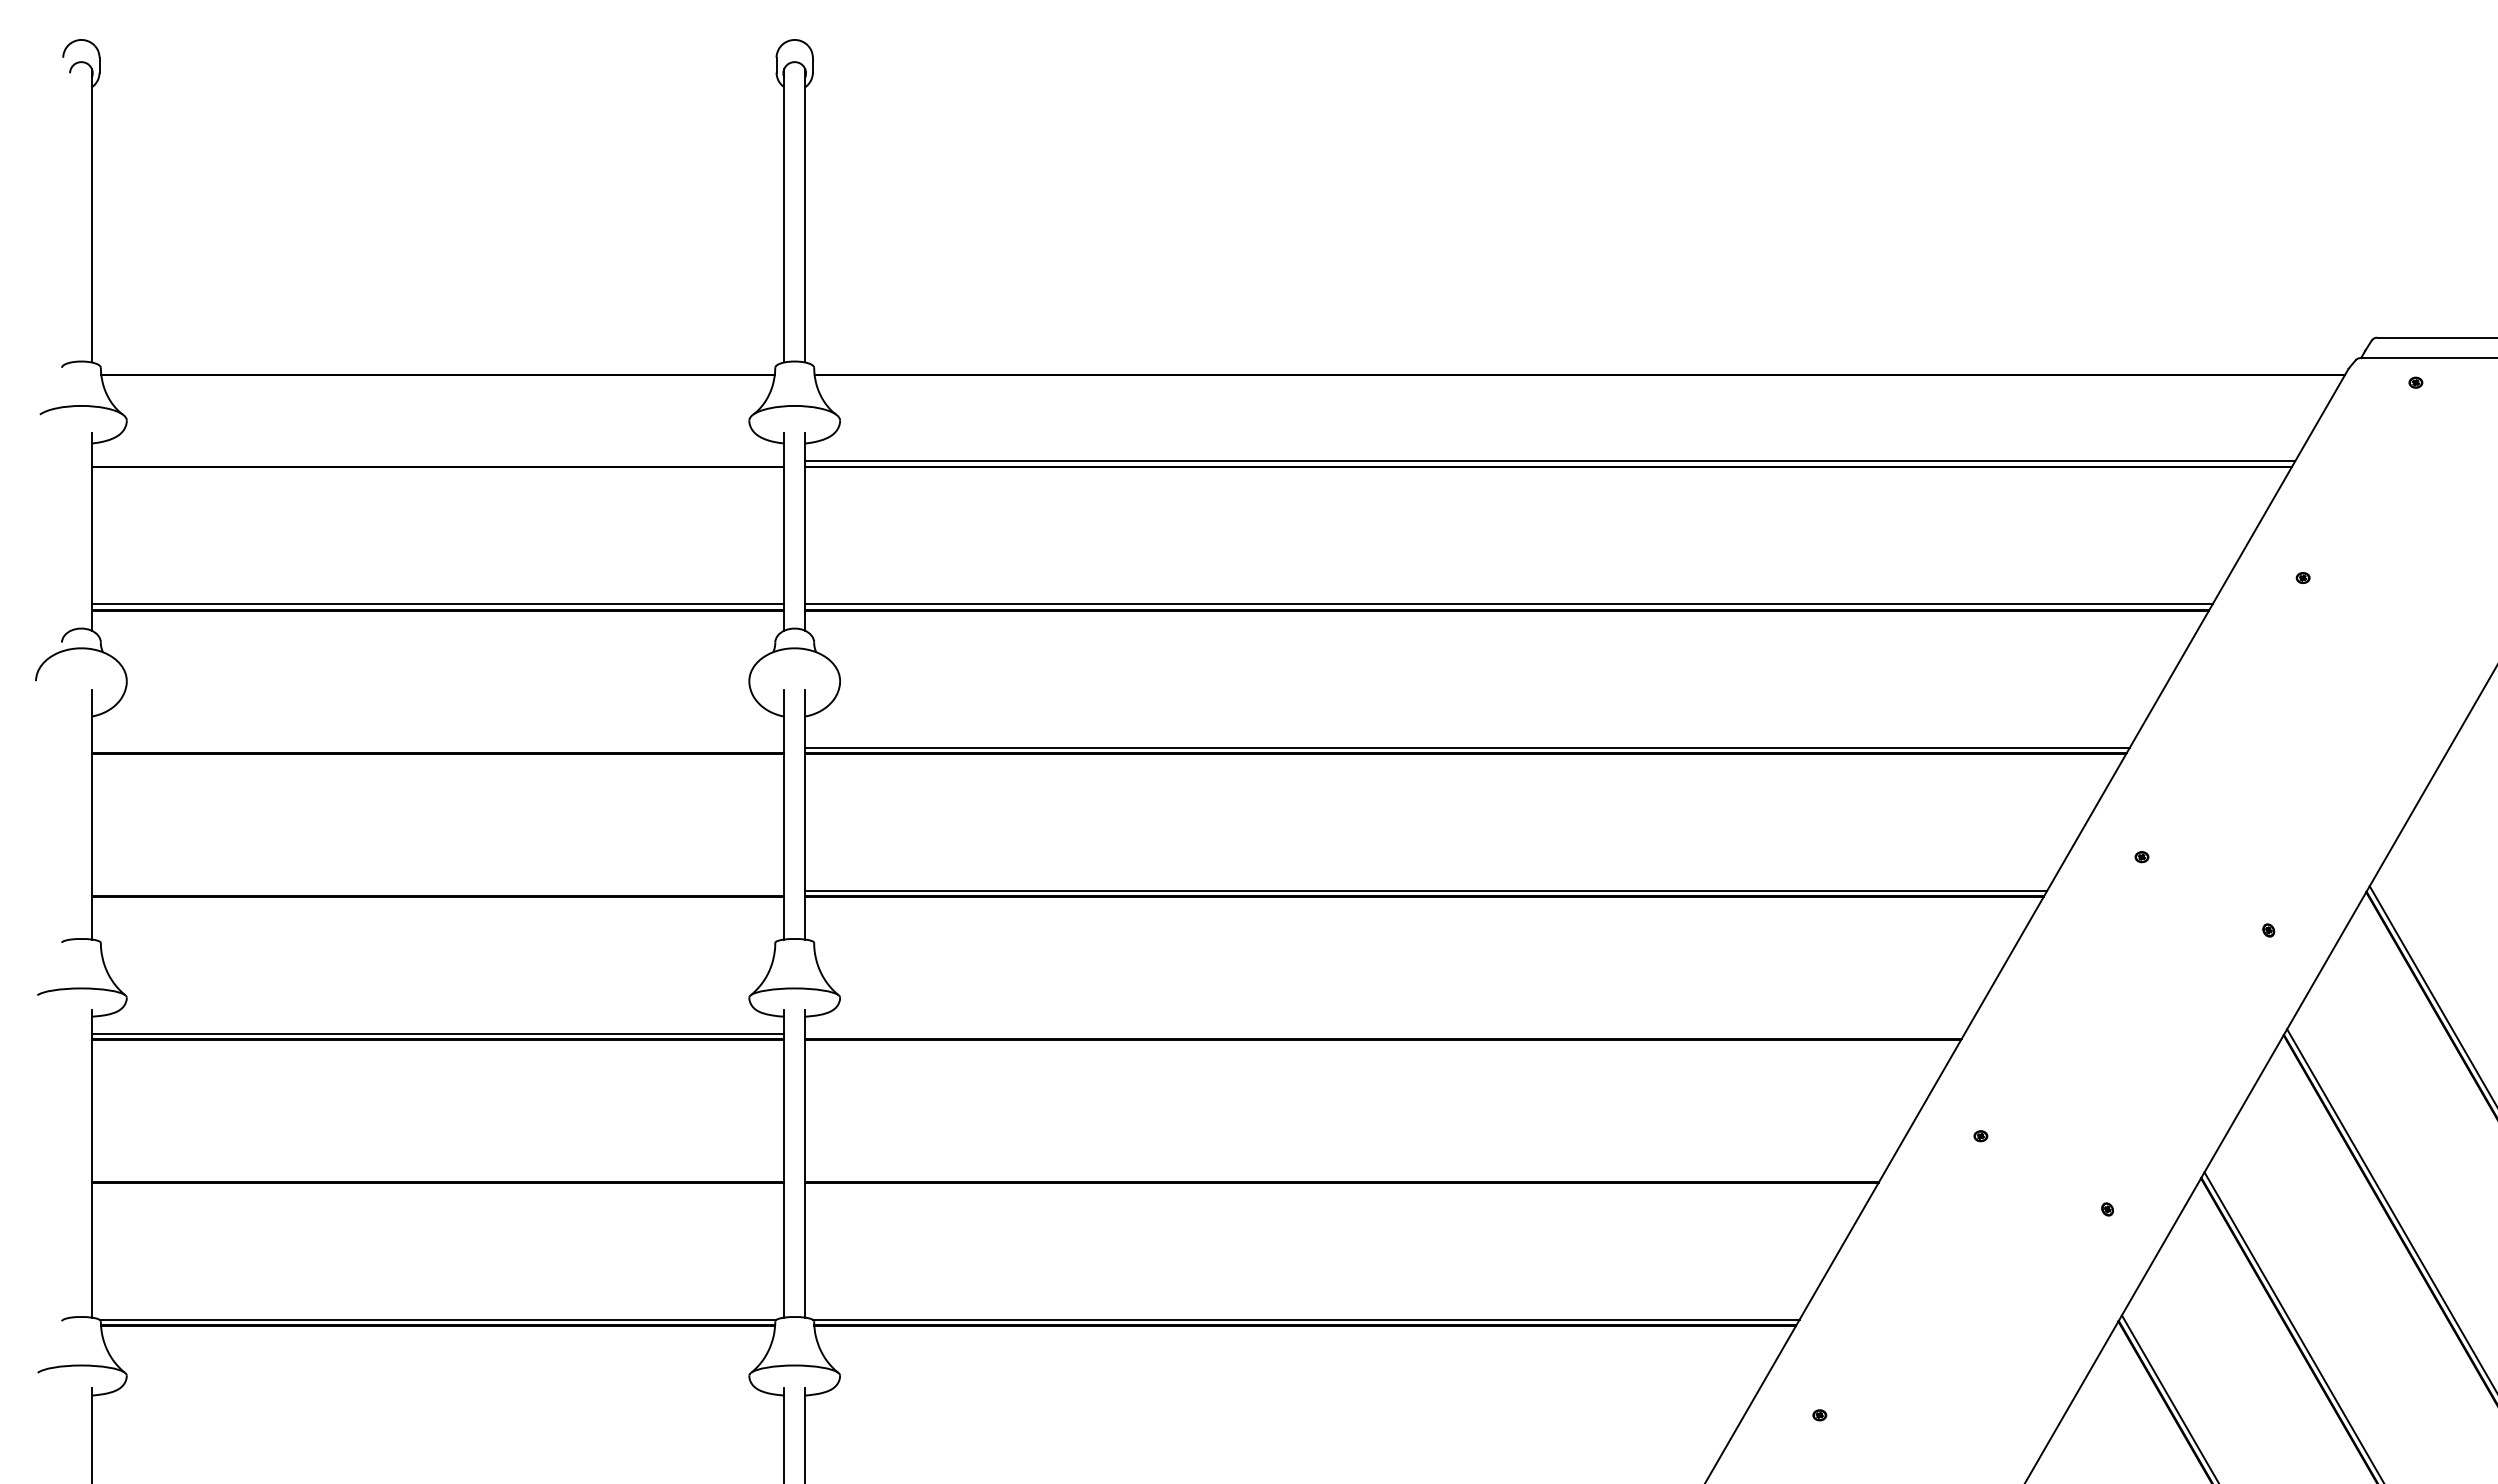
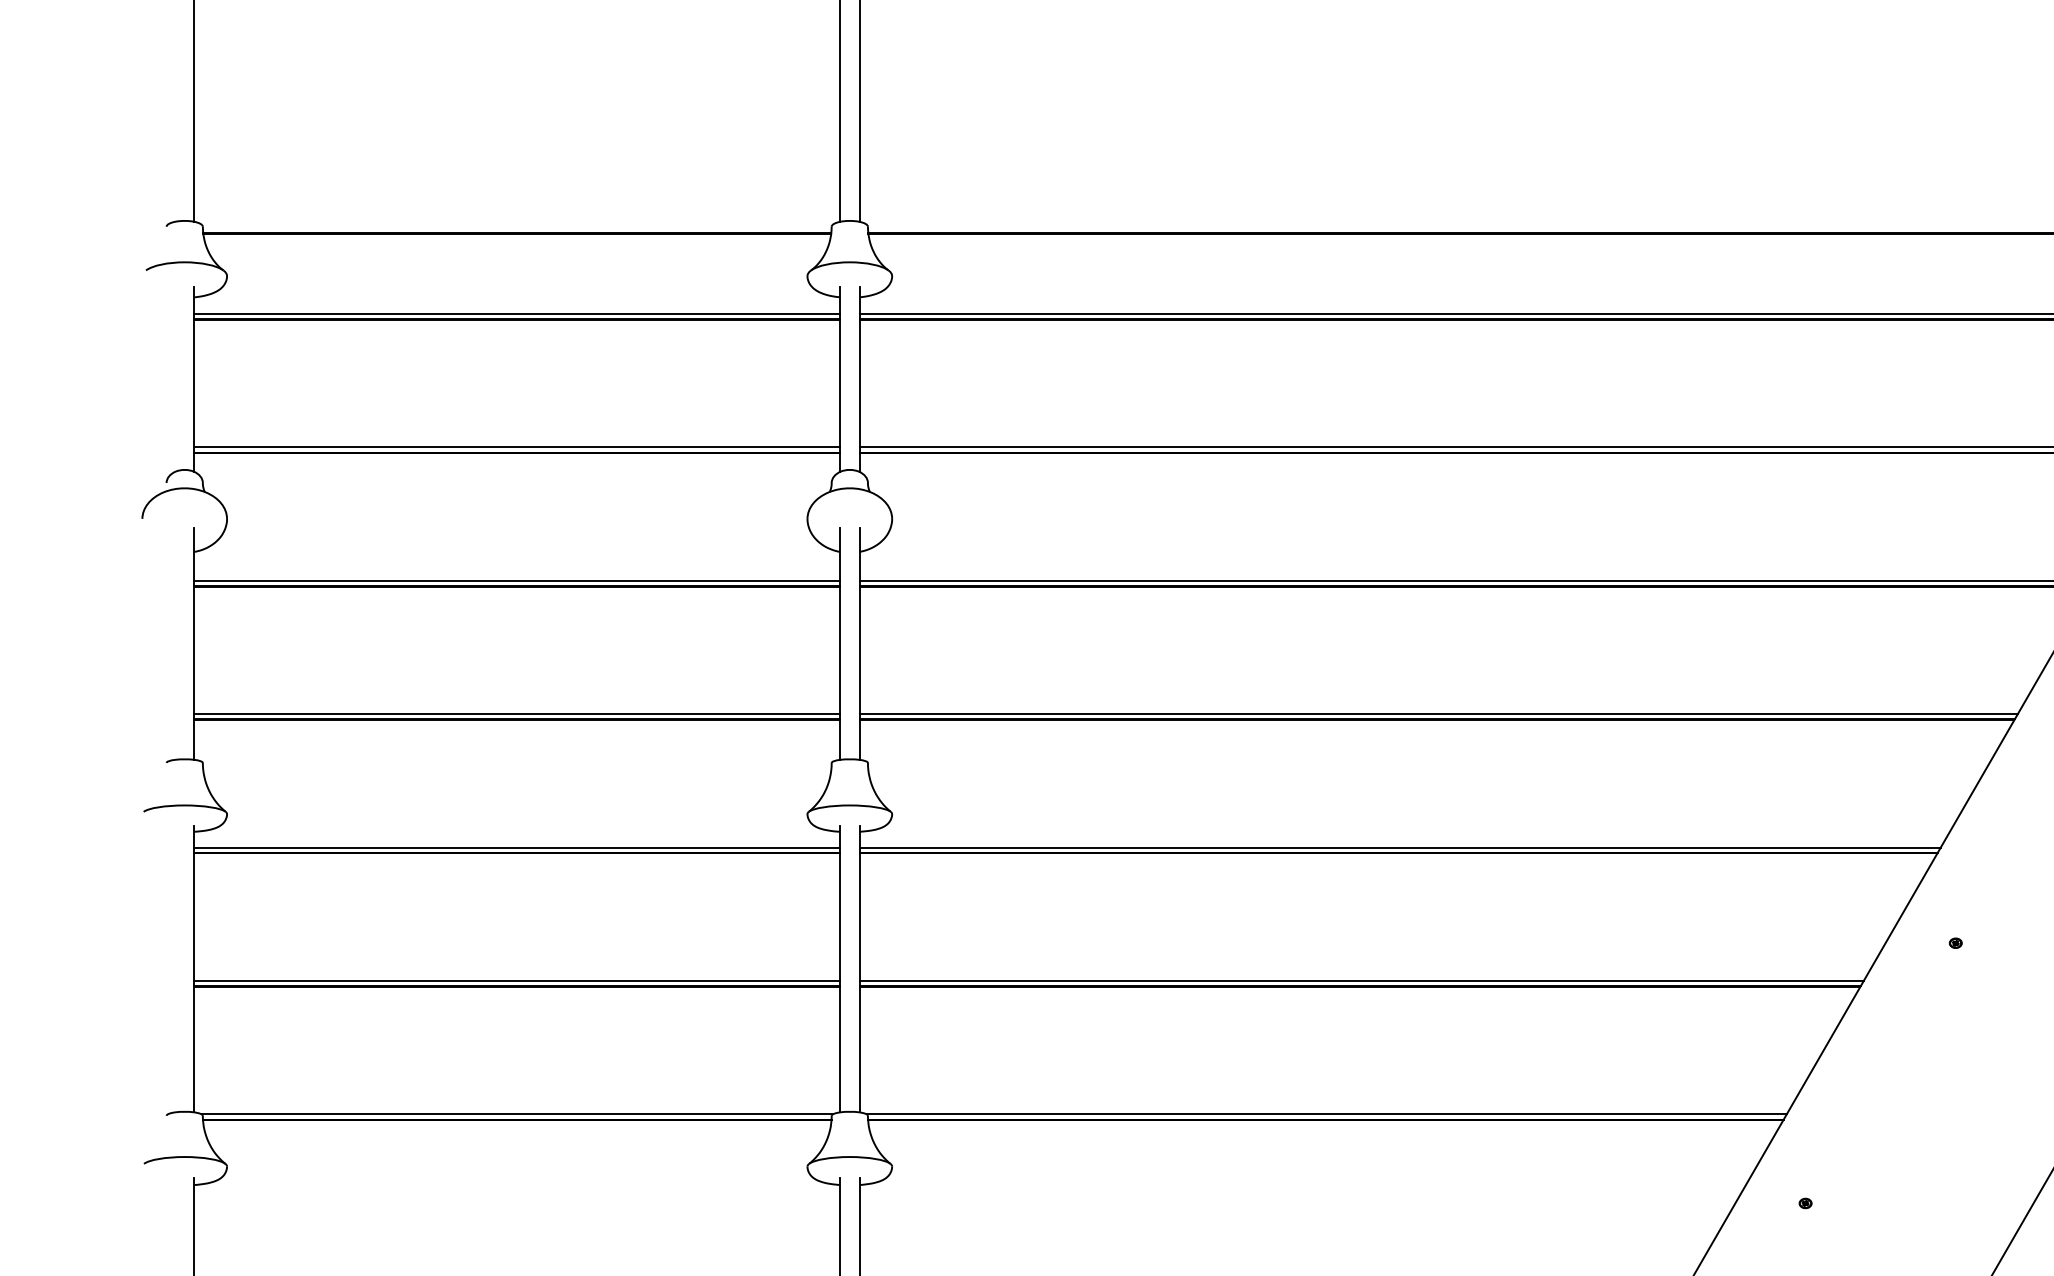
line: (437, 461) -> (516, 314), added
line: (437, 747) -> (516, 580), added
line: (437, 890) -> (516, 714), added
line: (1384, 1033) -> (1399, 847), added
line: (437, 1176) -> (516, 980), added
line: (1343, 1176) -> (1361, 980), added

